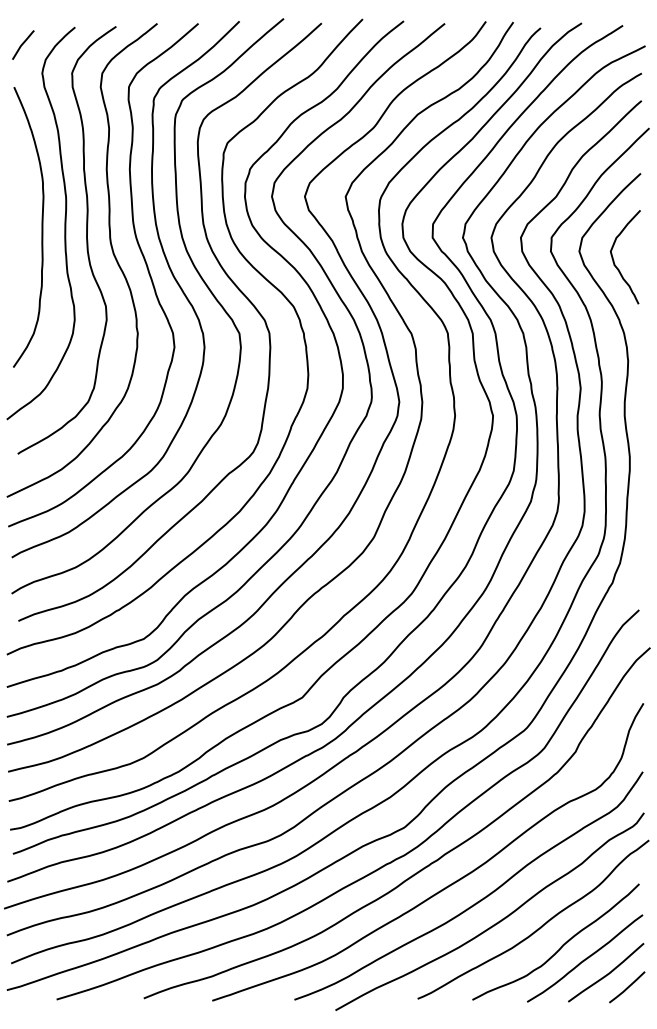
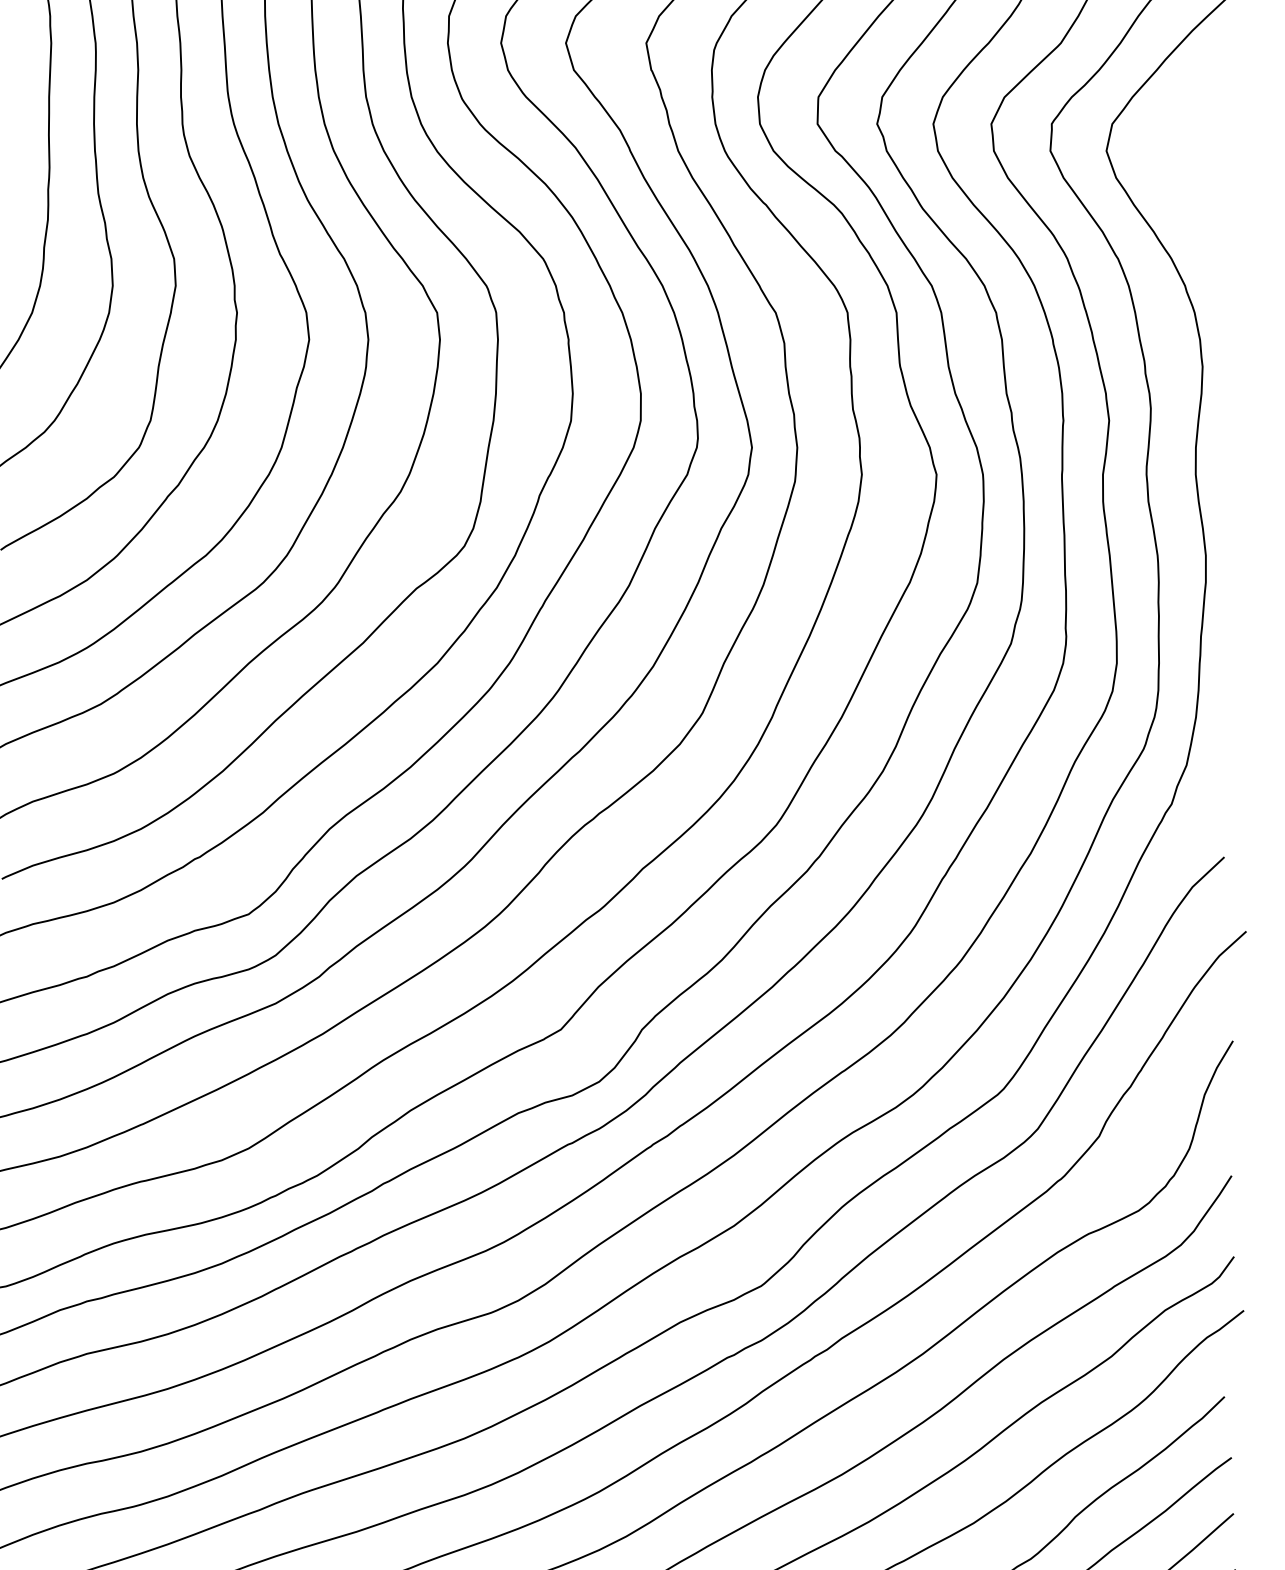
curve: (614, 260) -> (1175, 168), removed

